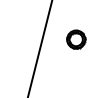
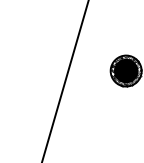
fill: (75, 39) -> (124, 70), added

